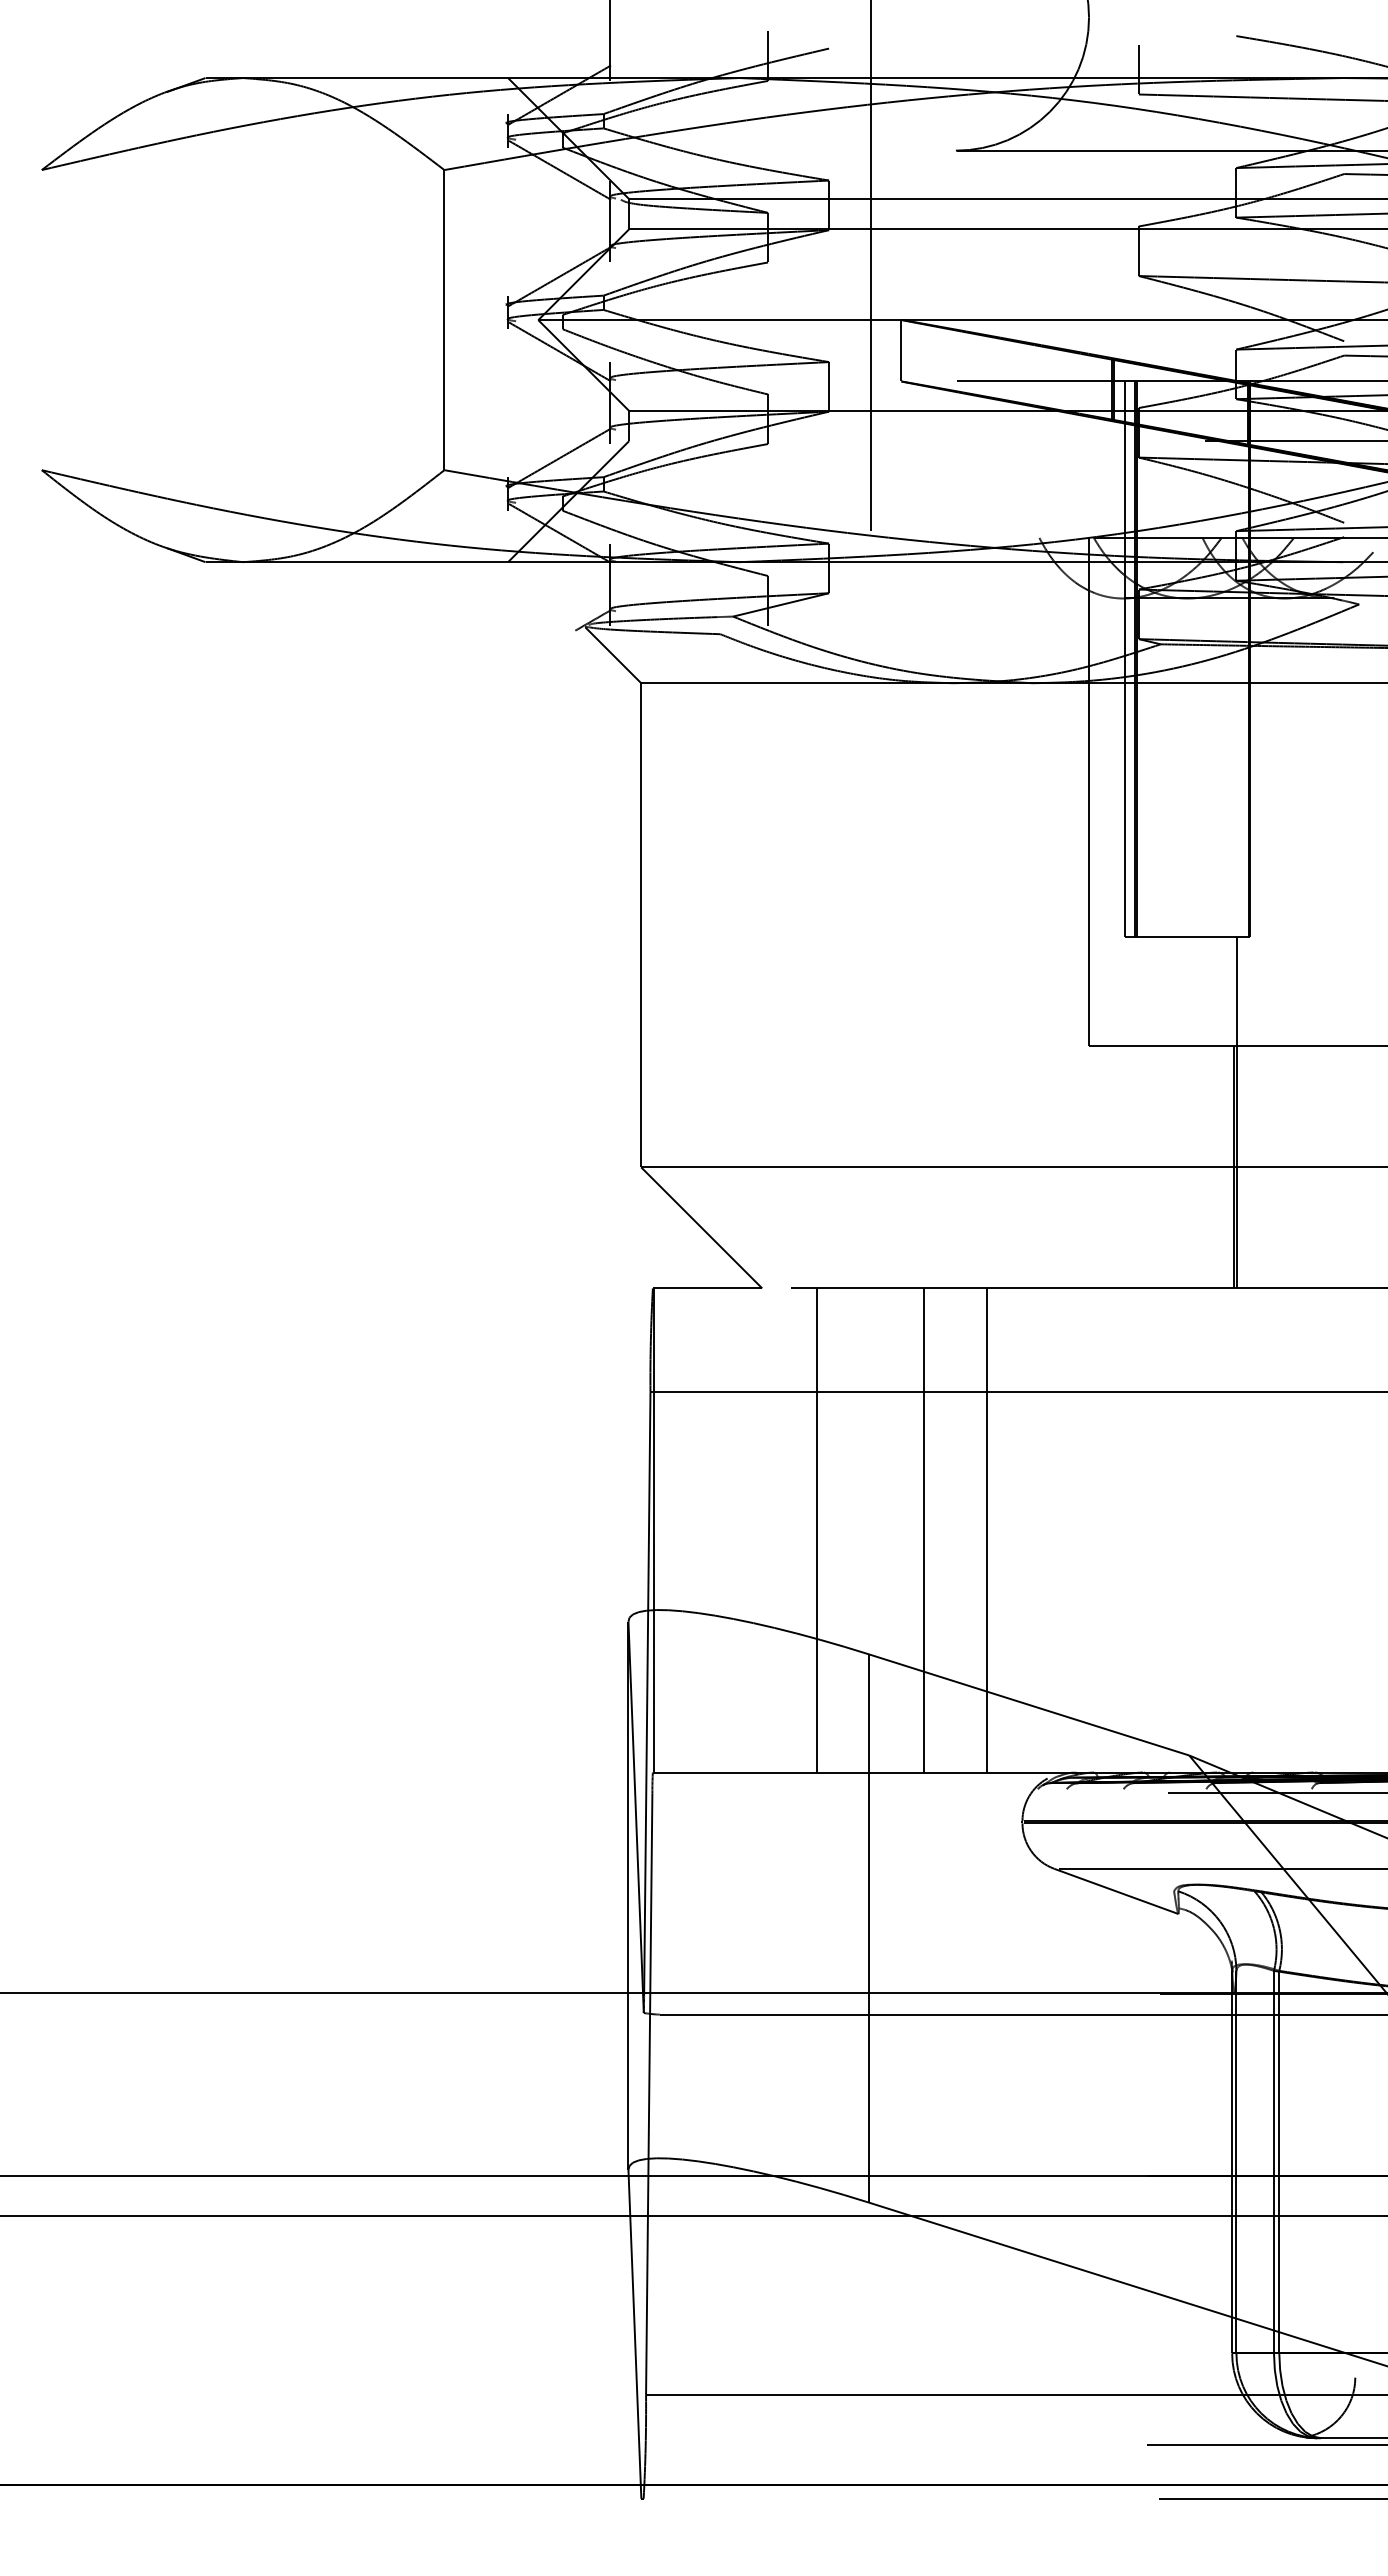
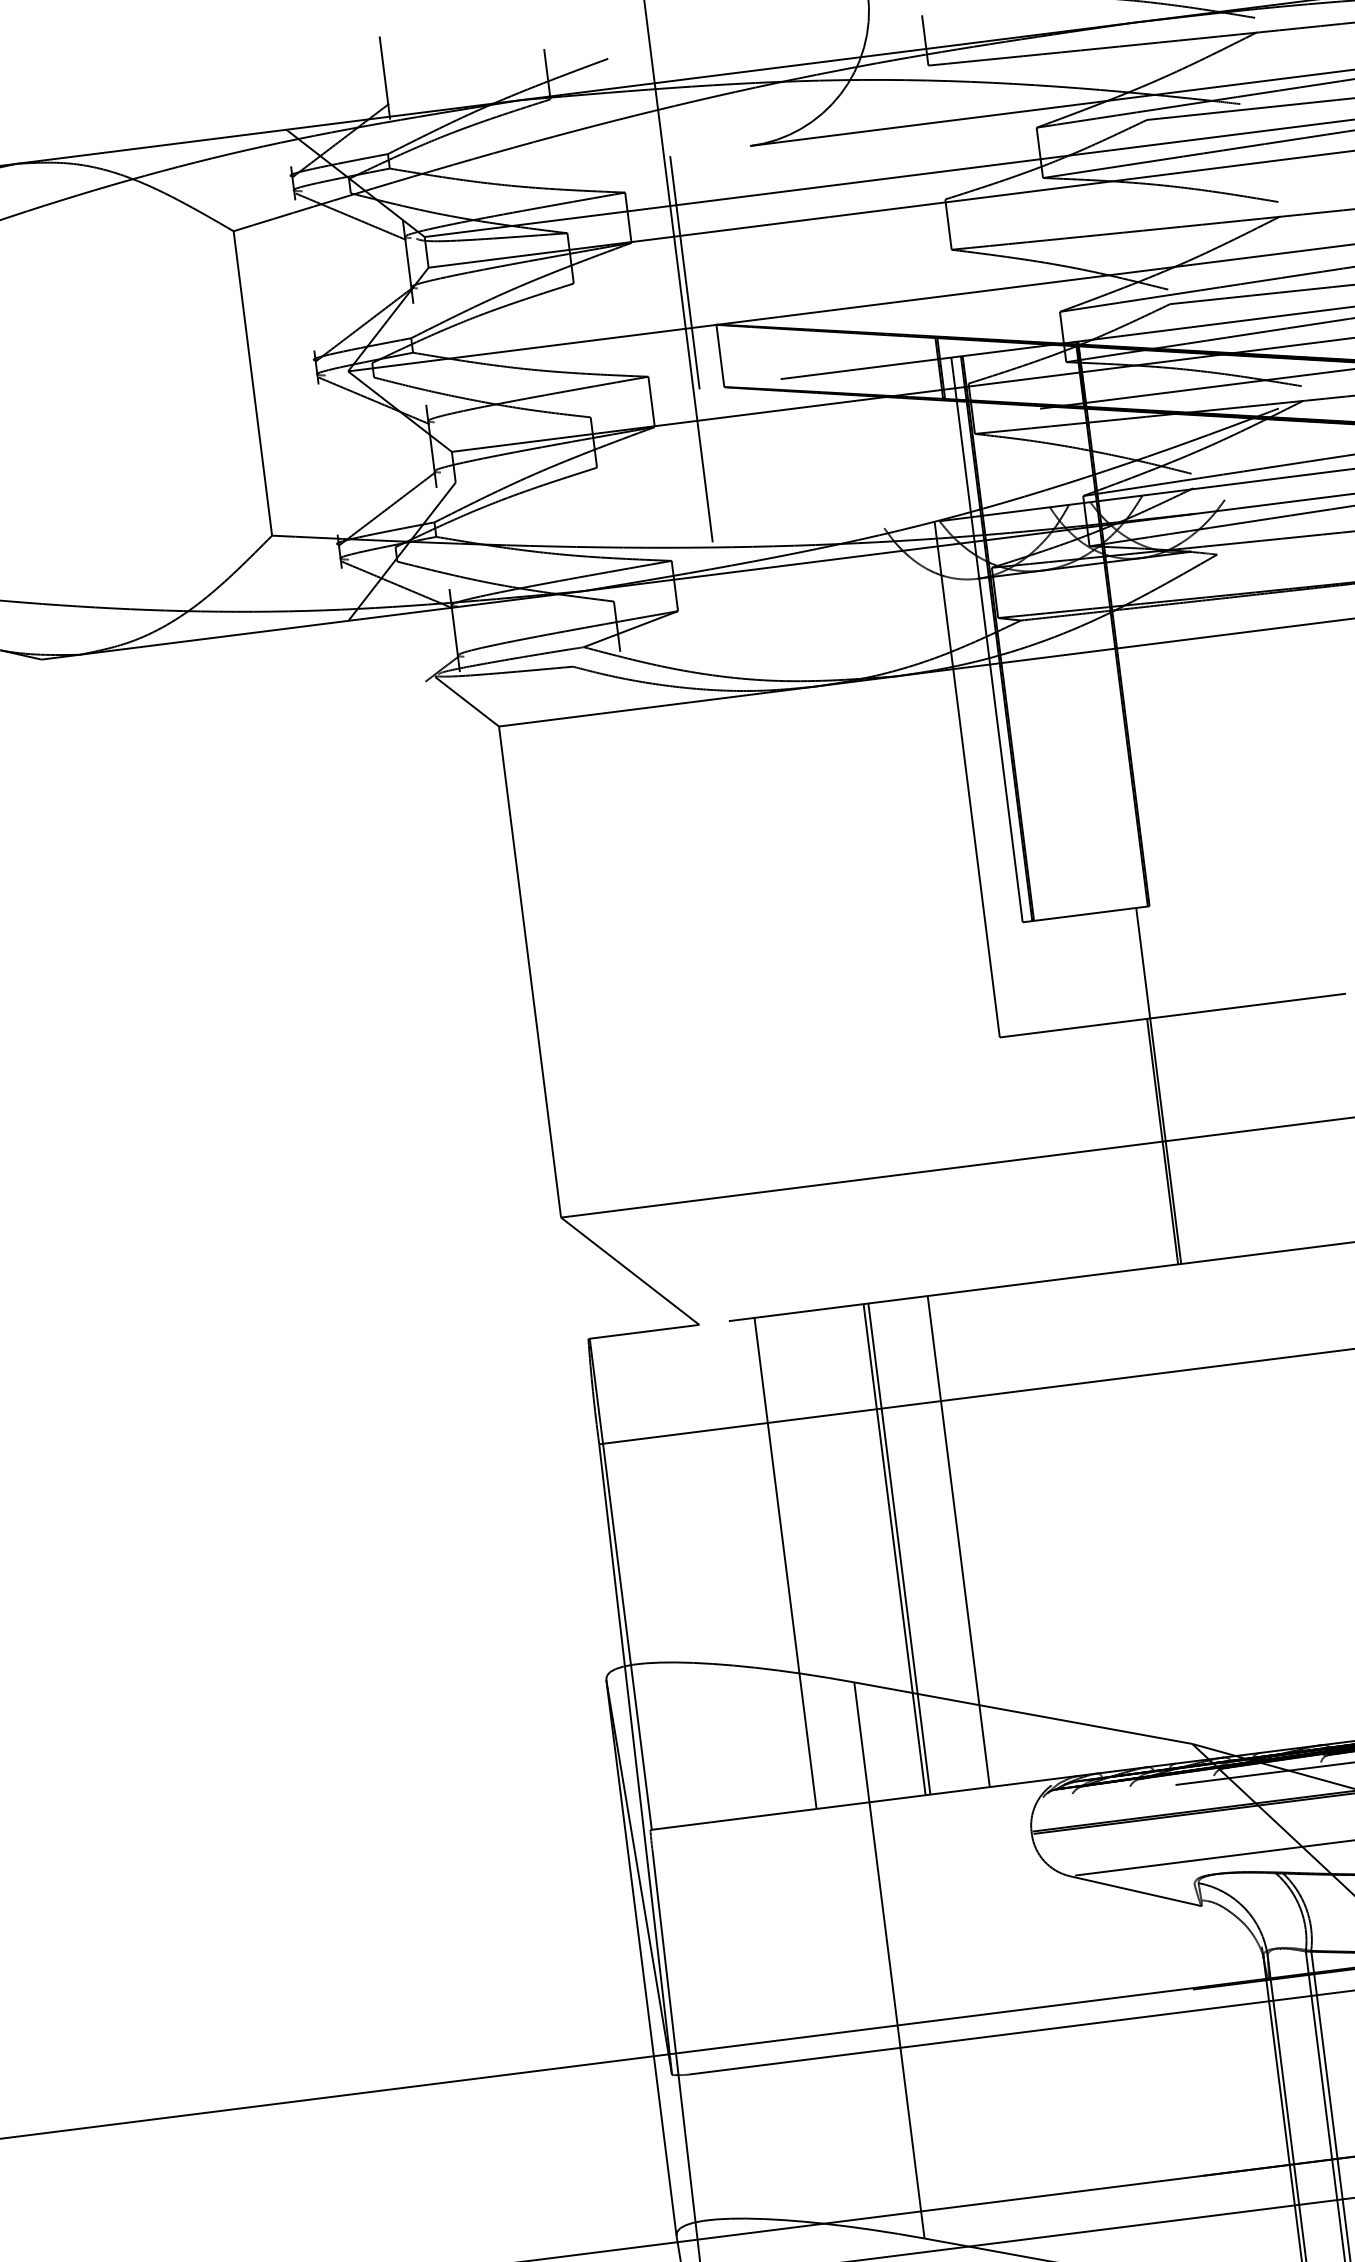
line: (877, 265) -> (685, 272), added
line: (928, 1530) -> (899, 1549), added

